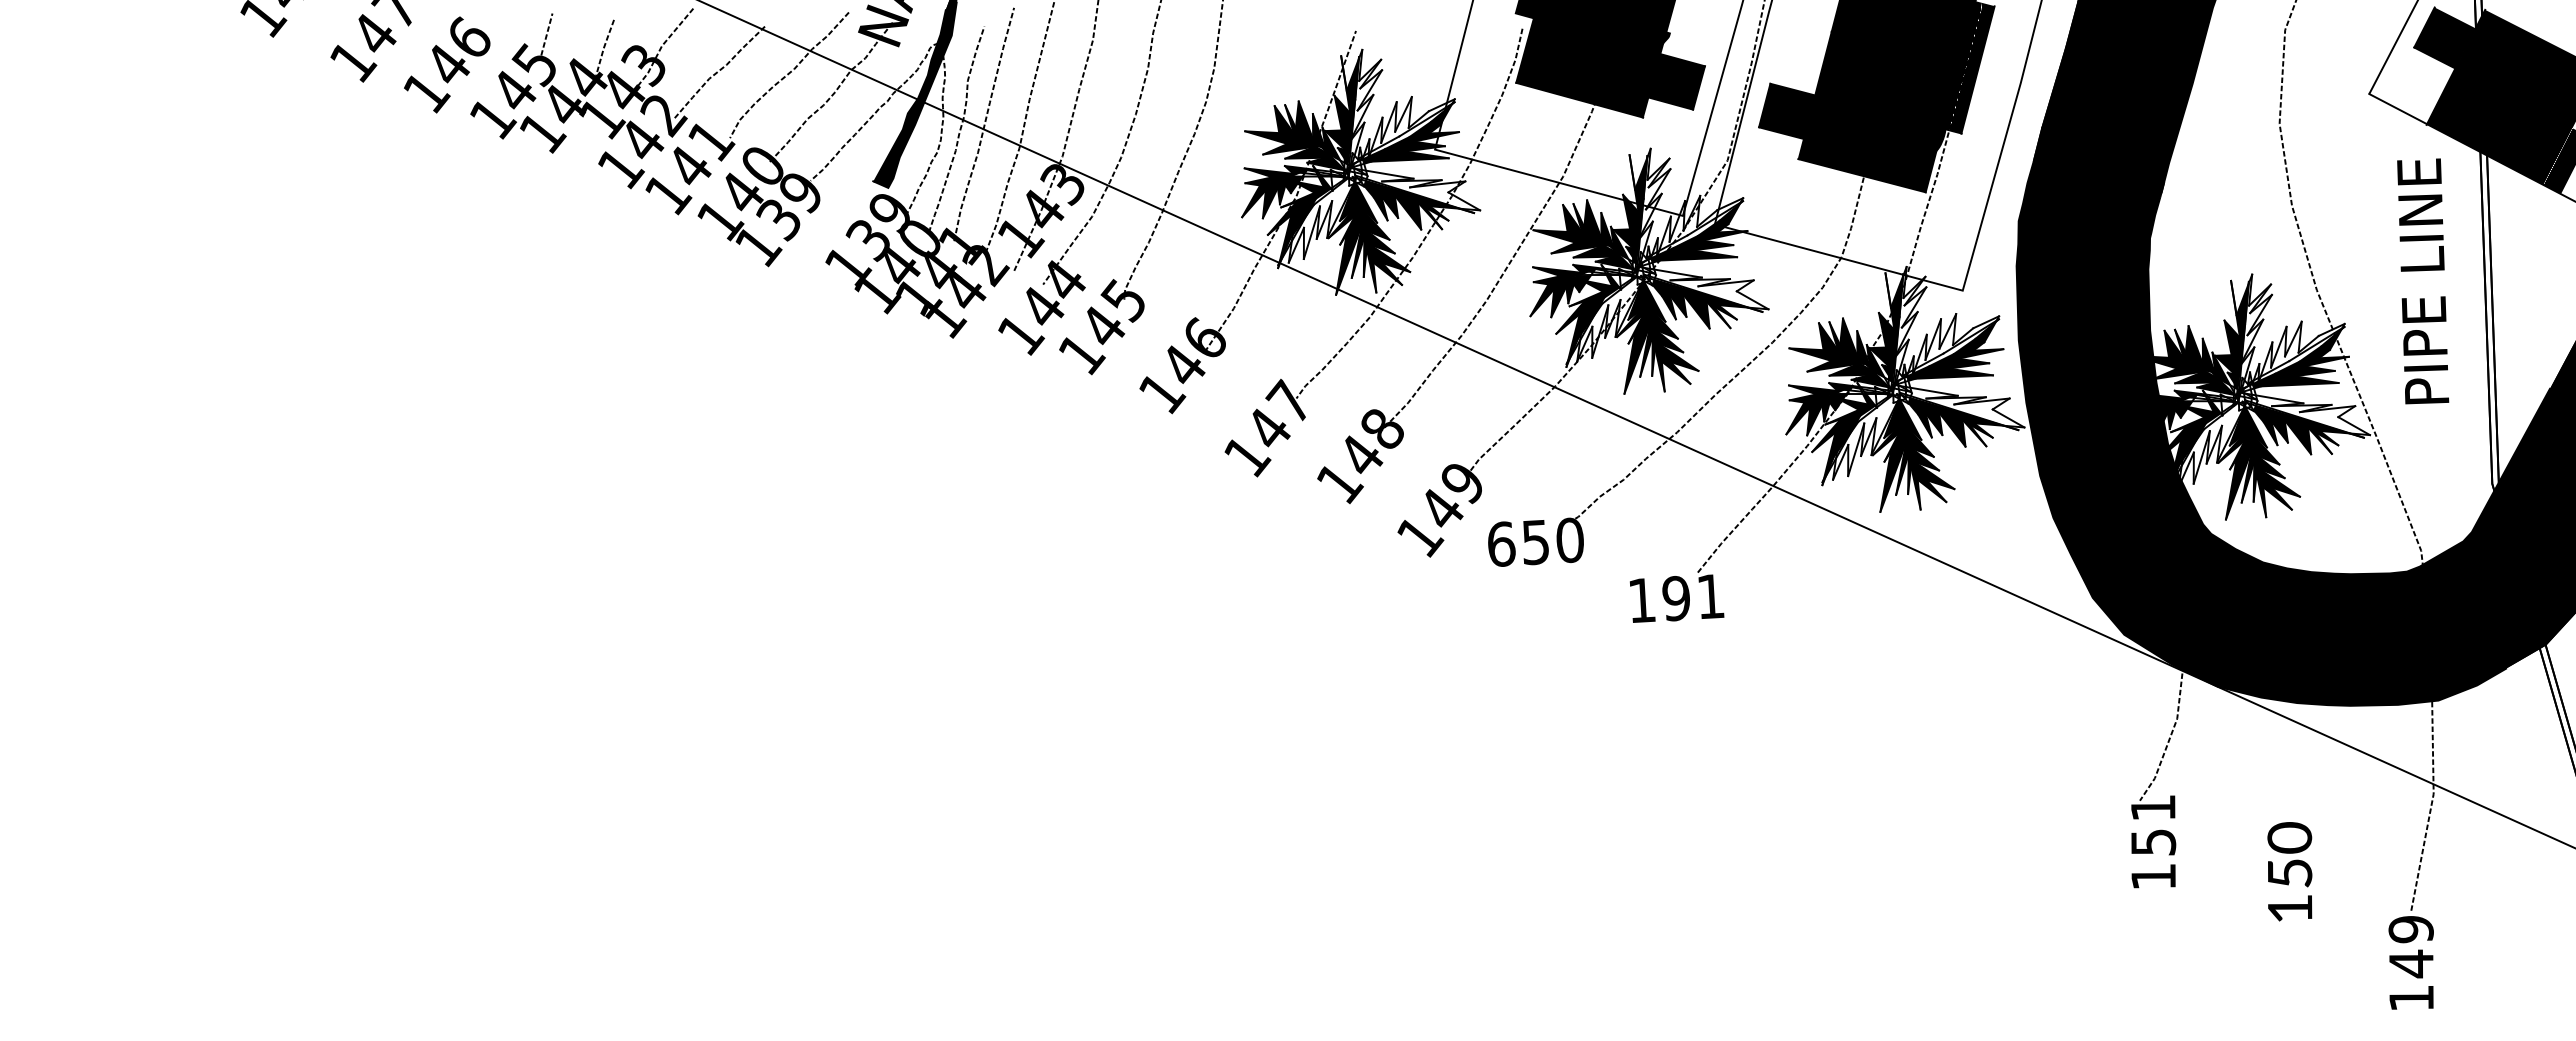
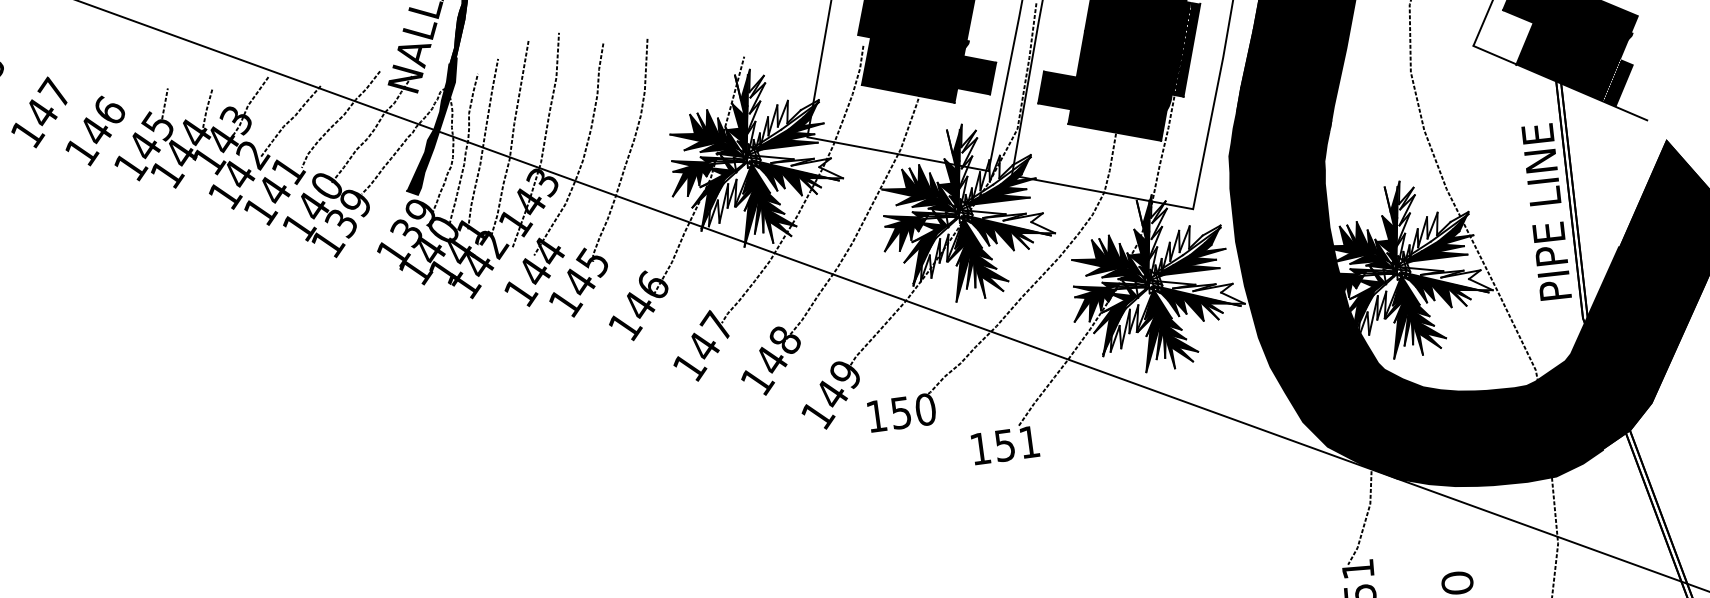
text: (2423, 281) -> (1546, 212), moved
text: (1501, 543) -> (876, 415), 650 -> 150
text: (1675, 598) -> (1004, 445), 191 -> 151

